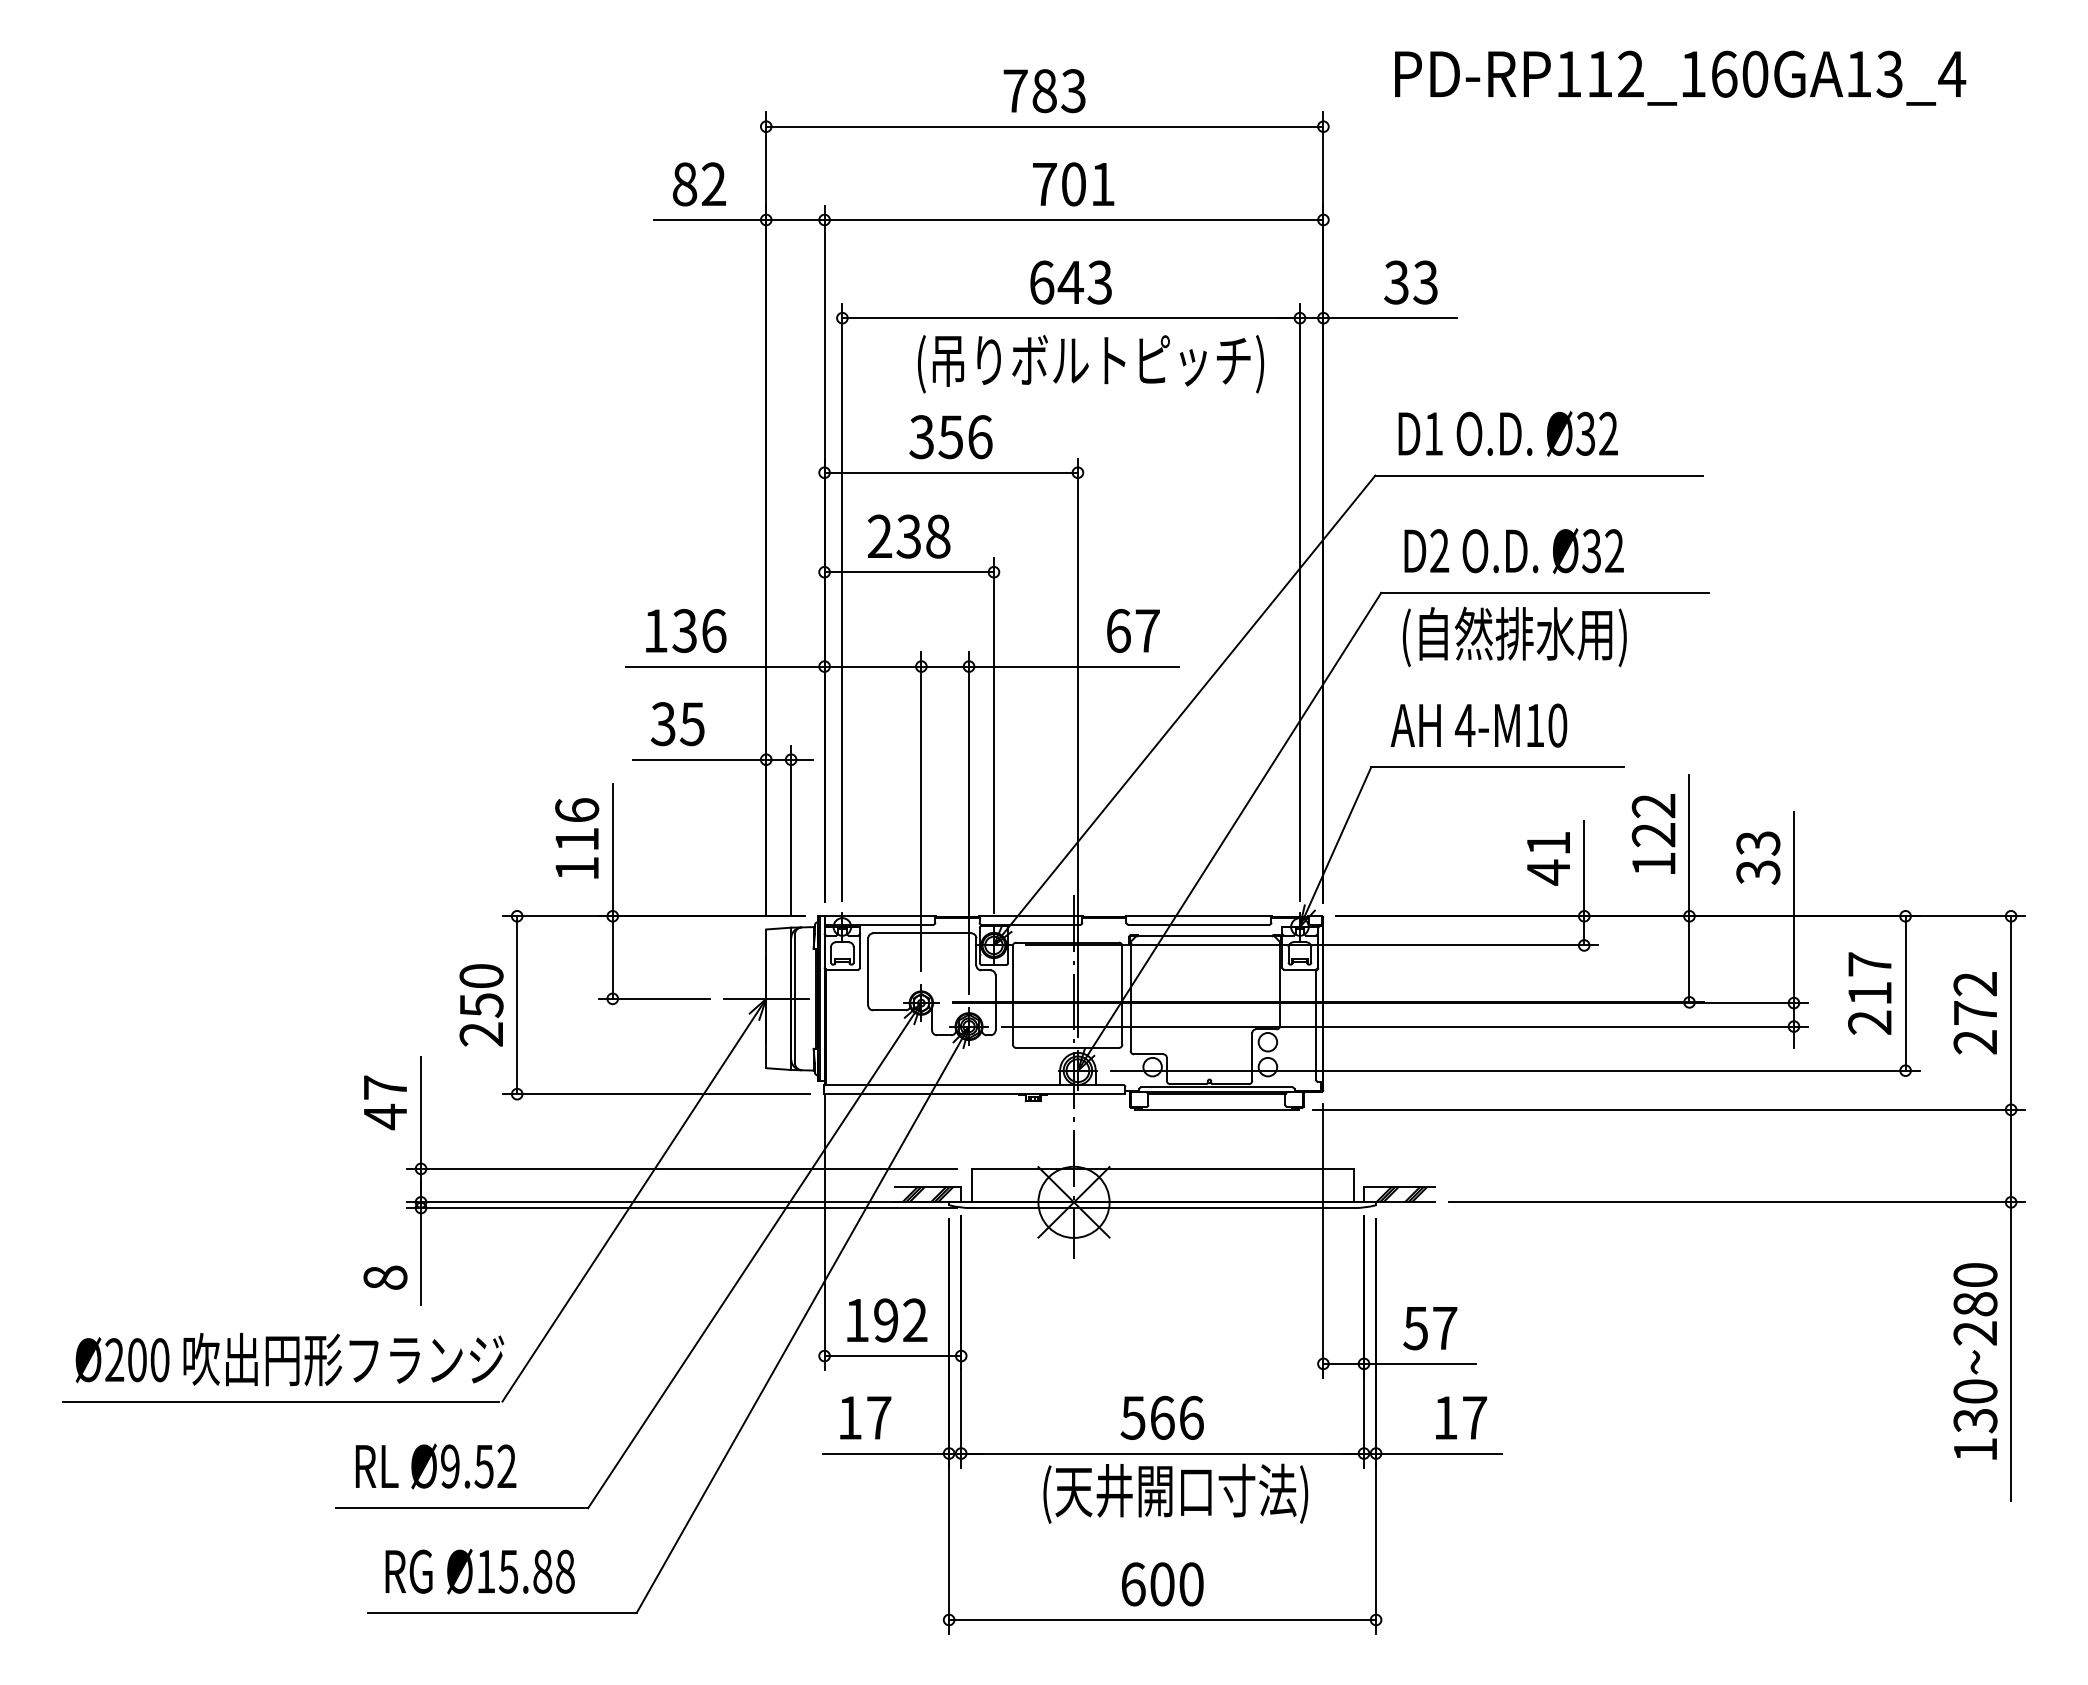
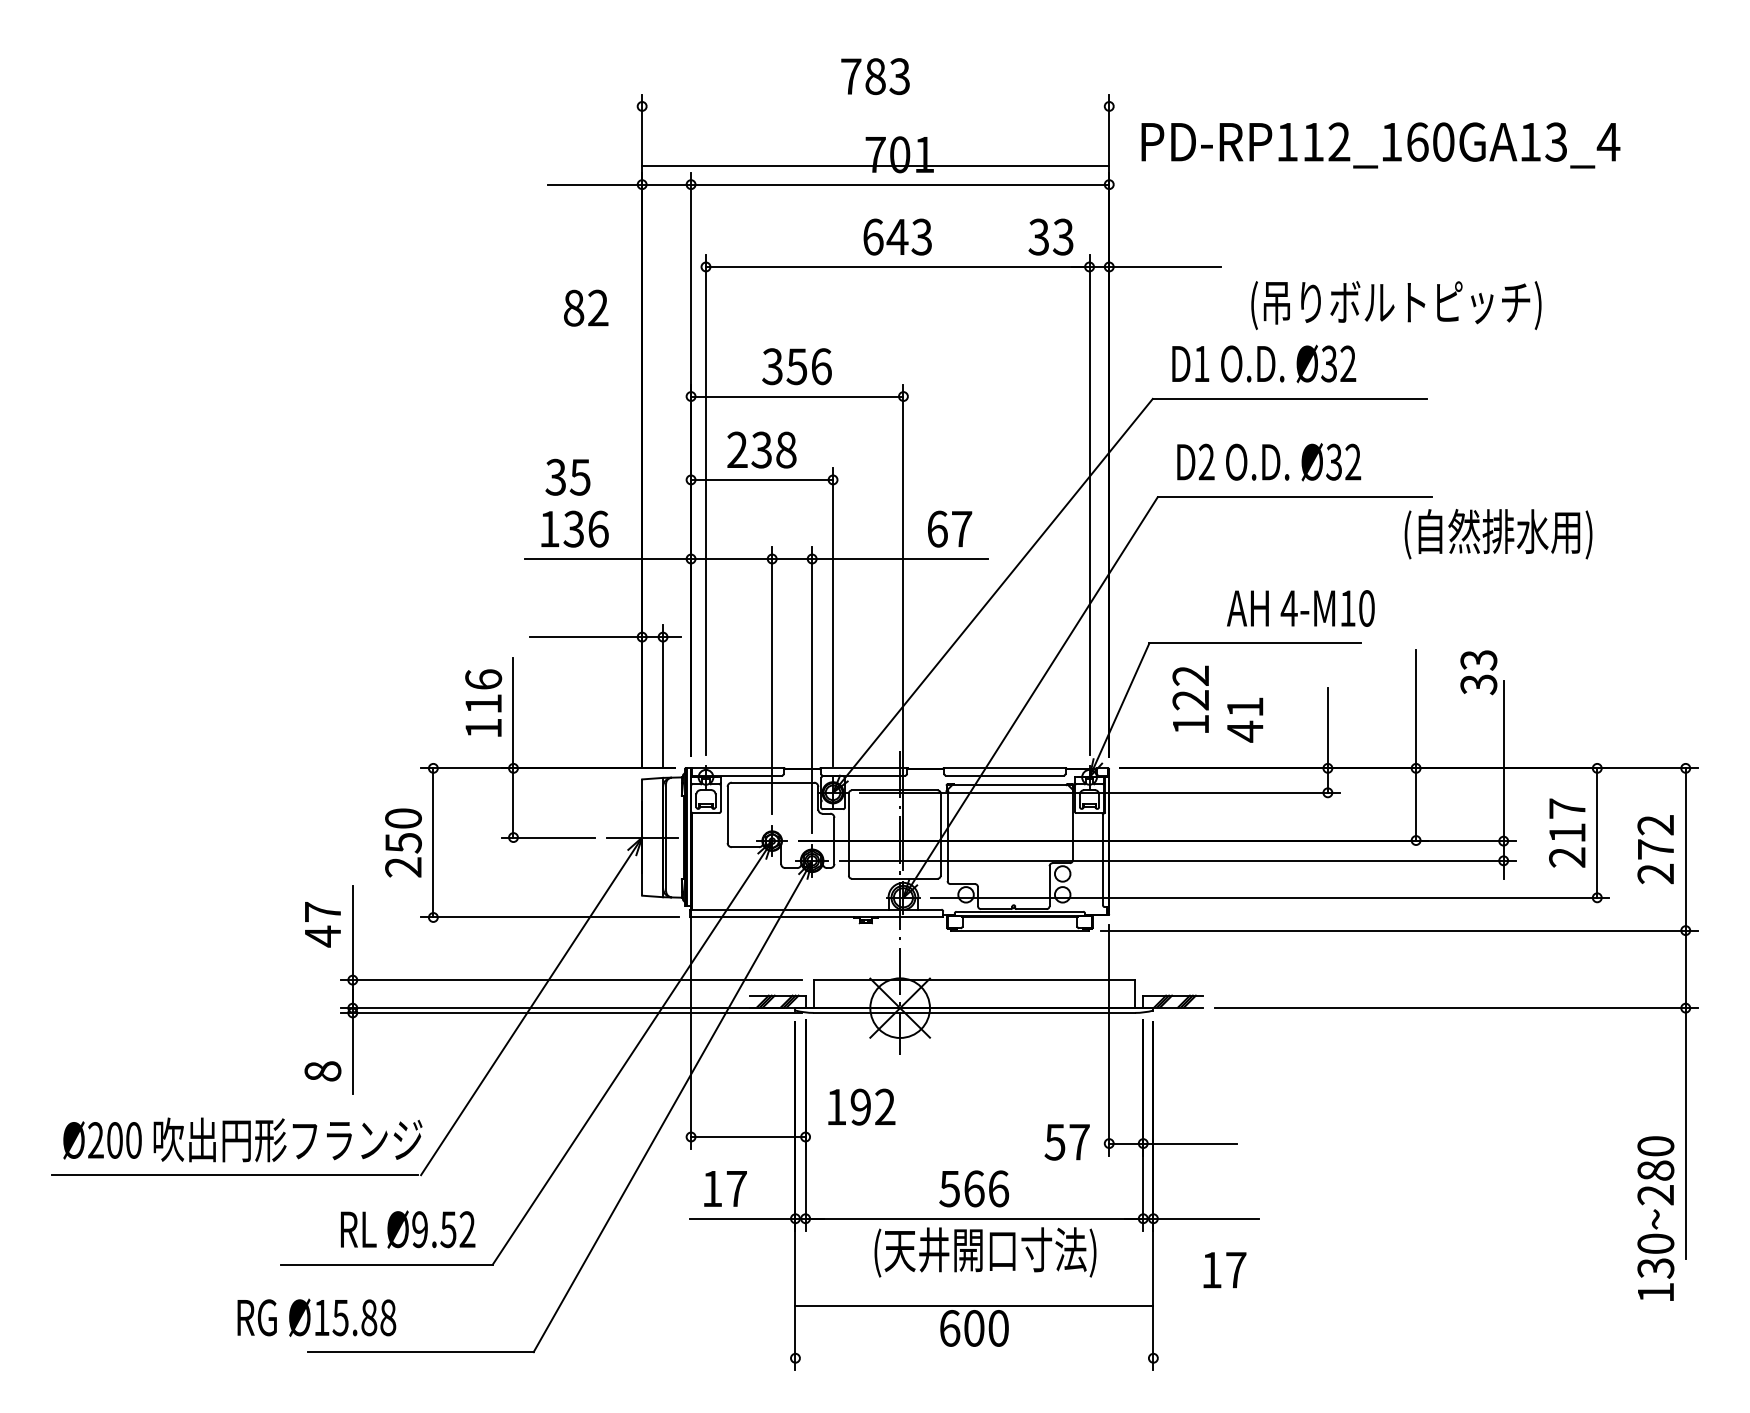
text: (1680, 77) -> (1380, 144), moved
line: (1044, 126) -> (875, 165), moved
text: (699, 184) -> (586, 308), moved
text: (1410, 282) -> (1050, 237), moved
text: (1091, 364) -> (1396, 305), moved
text: (1514, 636) -> (1498, 533), moved
text: (677, 724) -> (567, 477), moved
text: (1478, 725) -> (1300, 608), moved
text: (1653, 833) -> (1190, 698), moved
text: (1758, 857) -> (1478, 672), moved
text: (1548, 858) -> (1245, 719), moved
text: (887, 1320) -> (862, 1107), moved
text: (1430, 1328) -> (1067, 1142), moved
text: (1975, 1361) -> (1655, 1218), moved
text: (1461, 1417) -> (1224, 1269), moved
text: (435, 1466) -> (407, 1229), moved
text: (479, 1571) -> (316, 1317), moved
line: (1162, 1619) -> (974, 1305), moved

